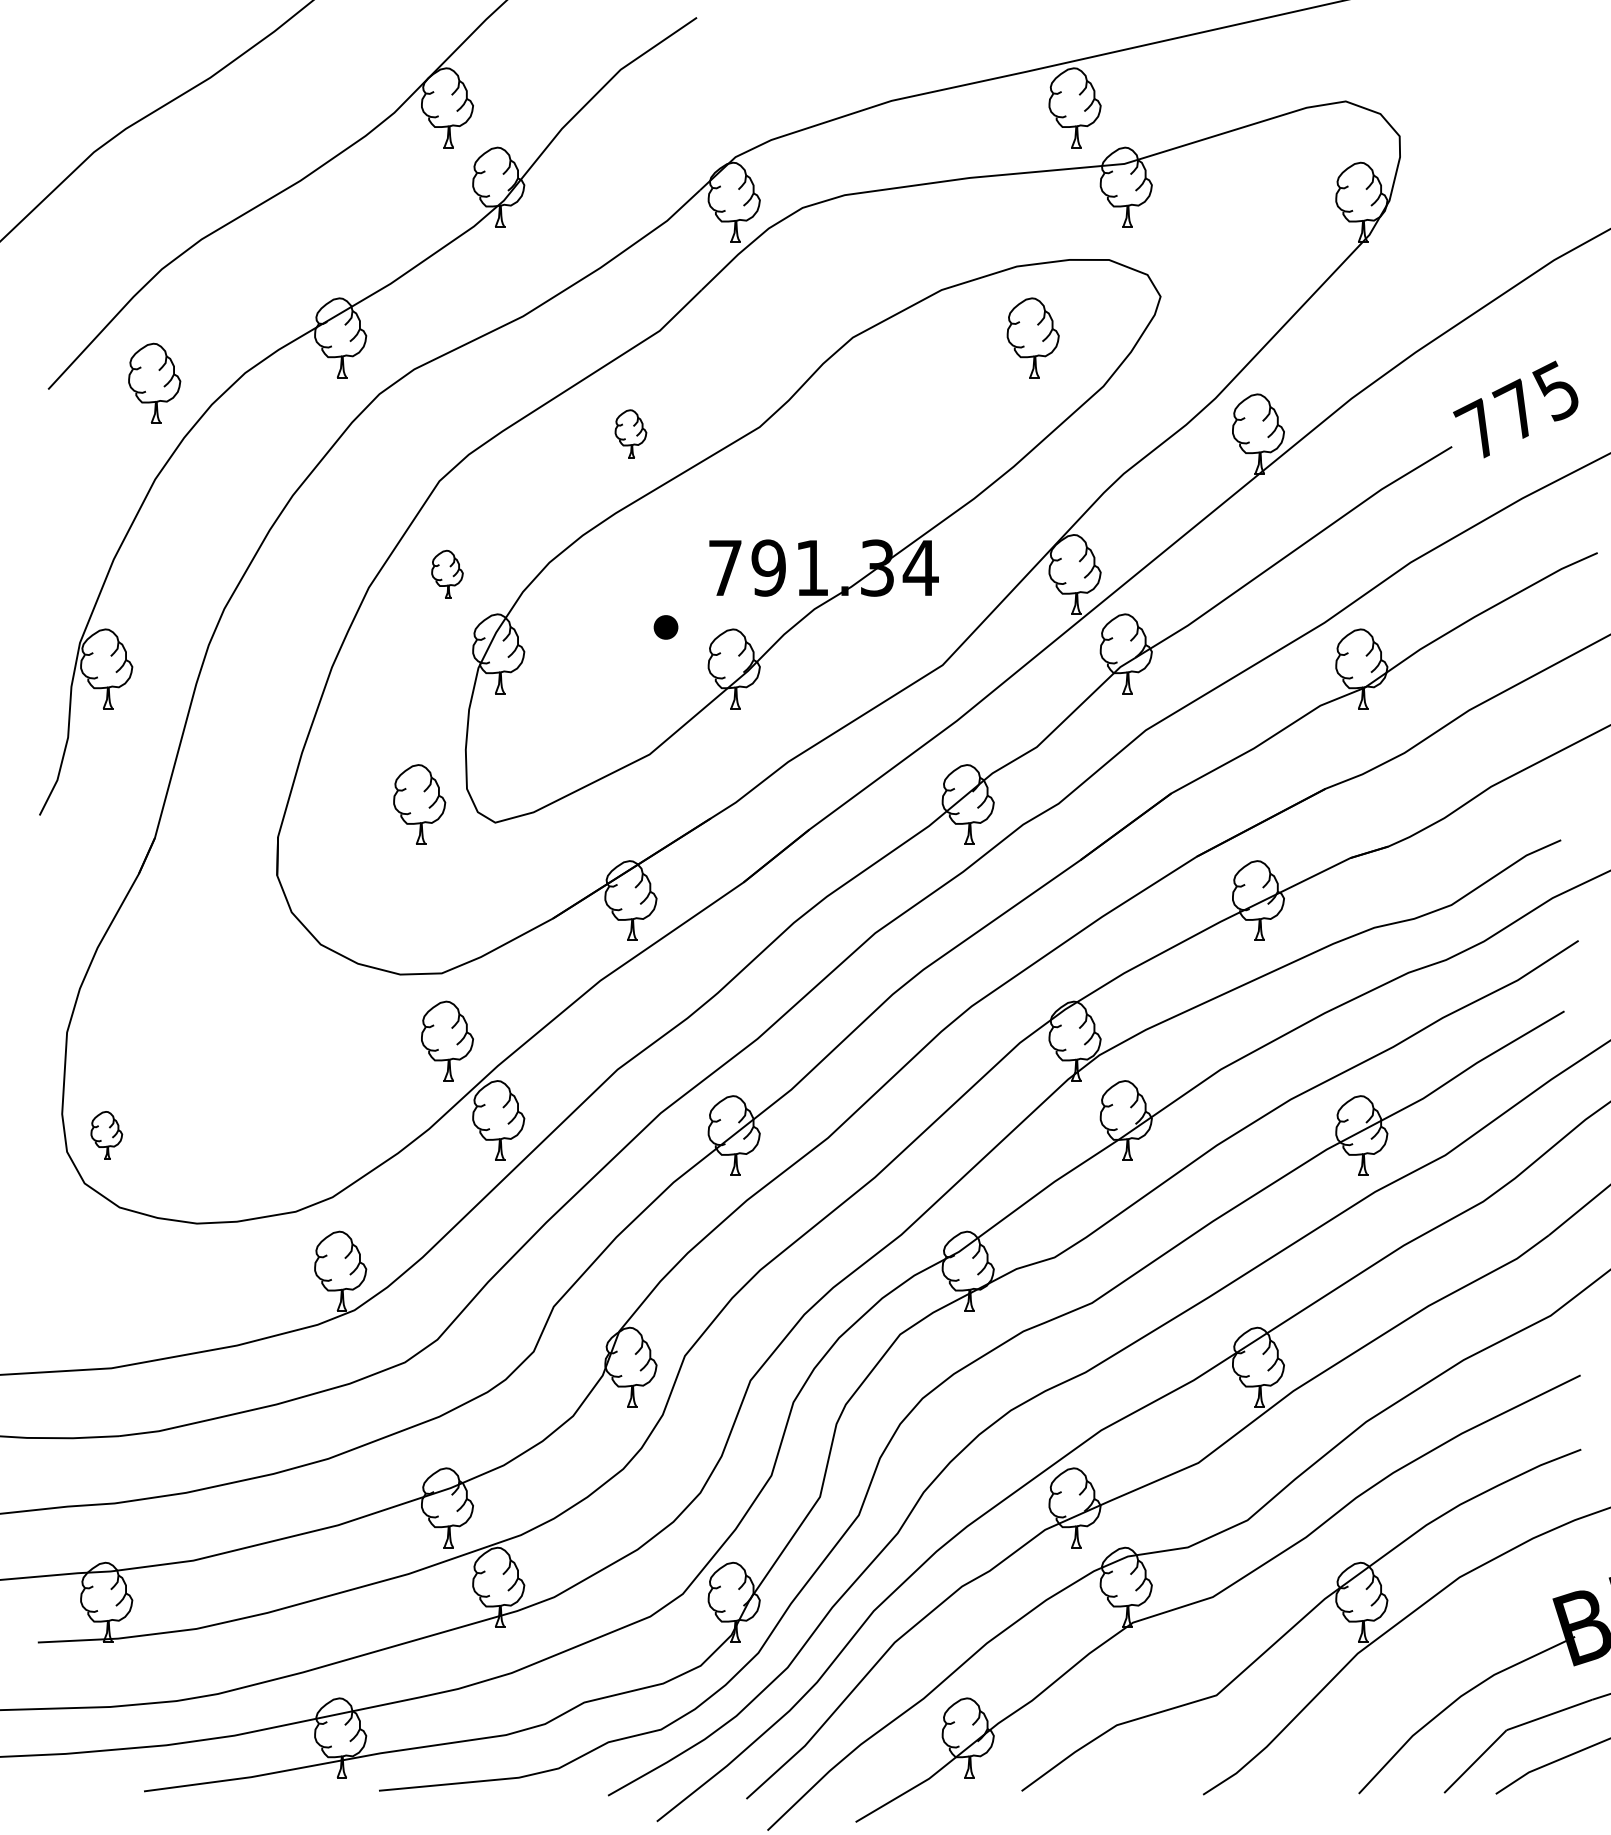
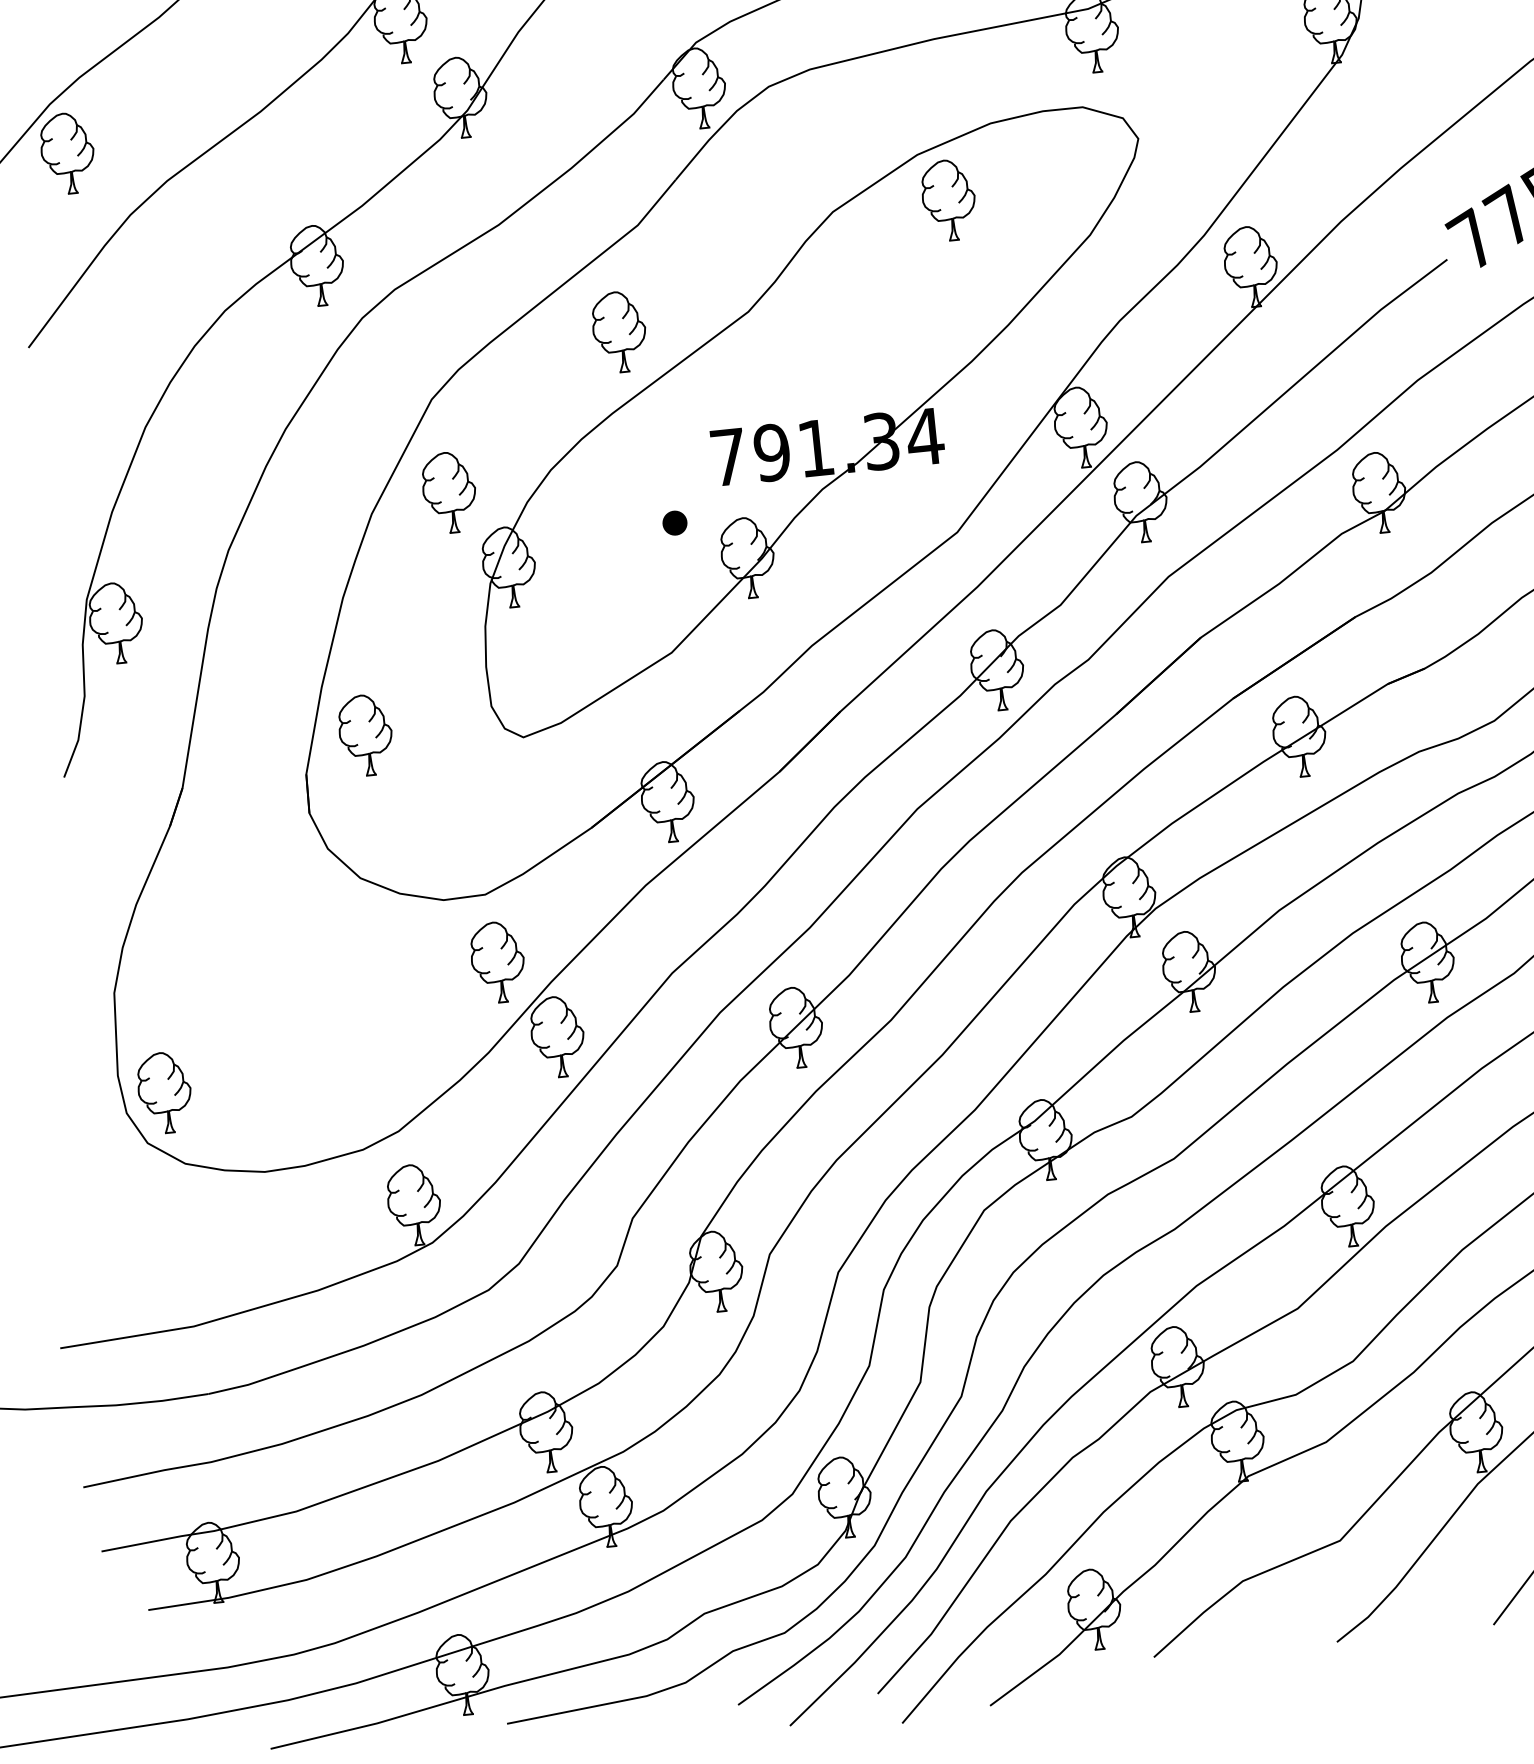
part: (1032, 337) -> (948, 199), moved
part: (154, 382) -> (67, 152), moved
part: (630, 433) -> (619, 331), size x1.67
part: (447, 574) -> (449, 492), size x1.67
part: (419, 804) -> (365, 735), moved
part: (106, 1135) -> (164, 1092), size x1.67

